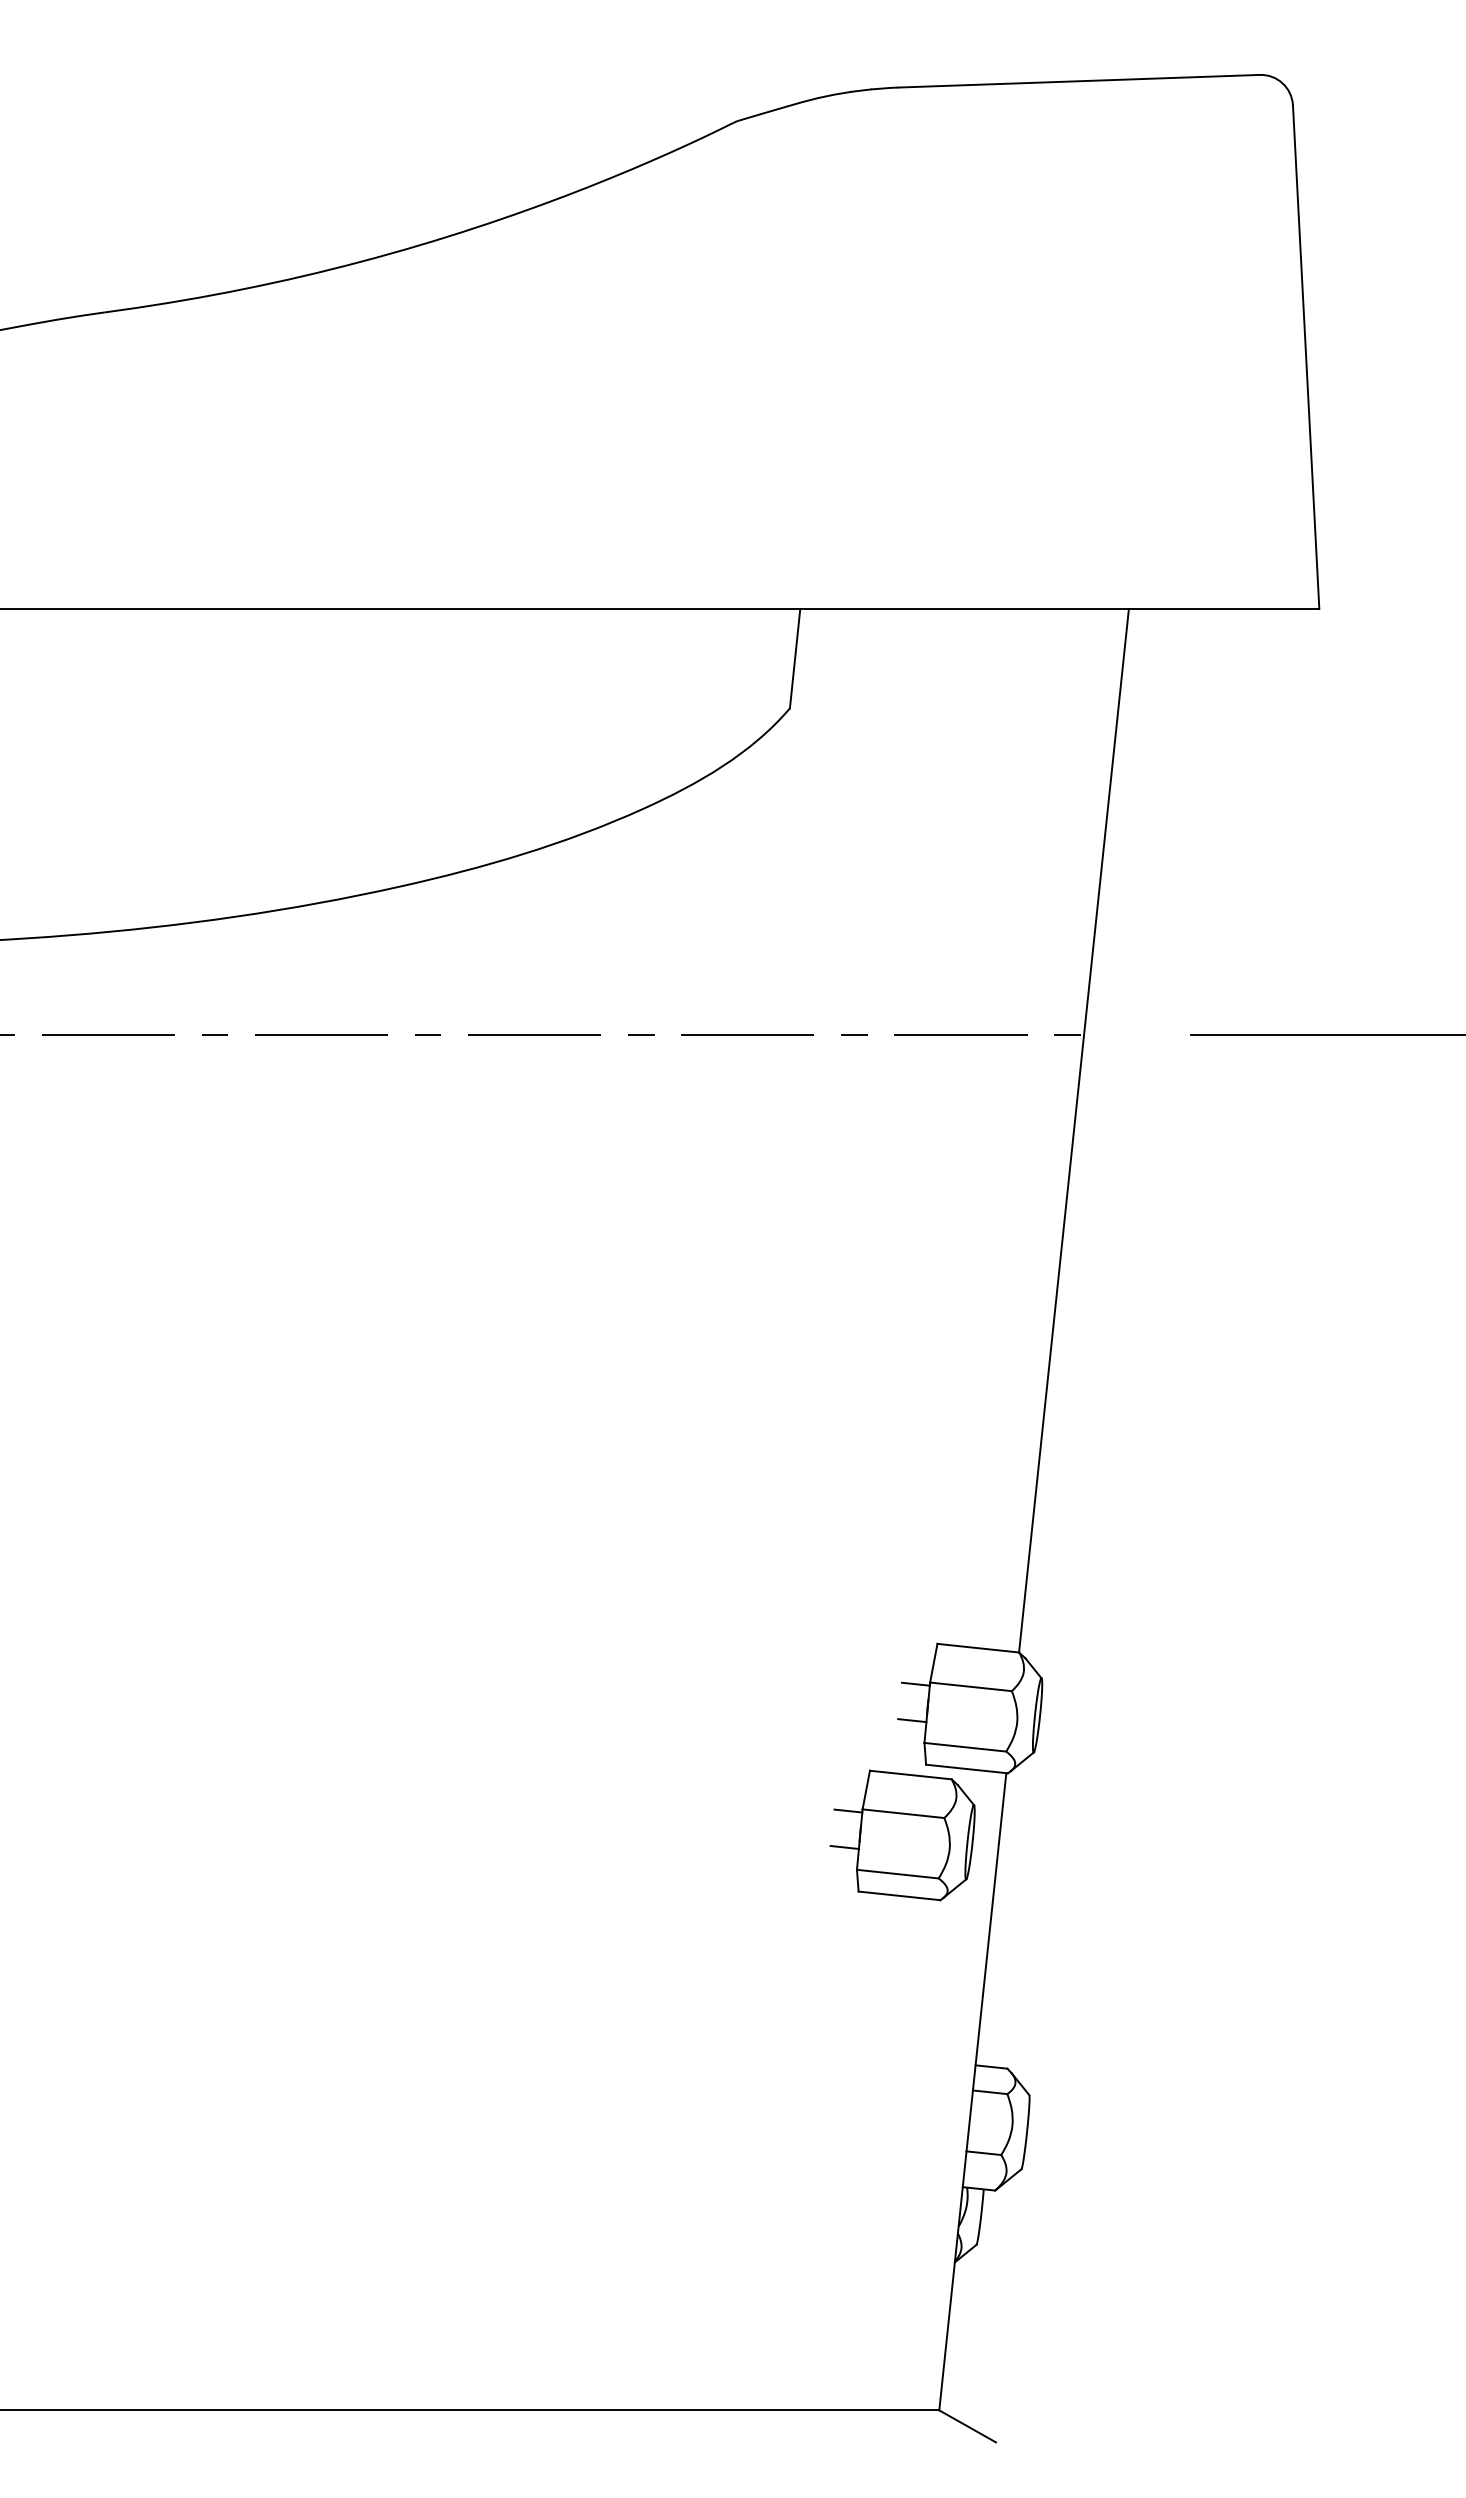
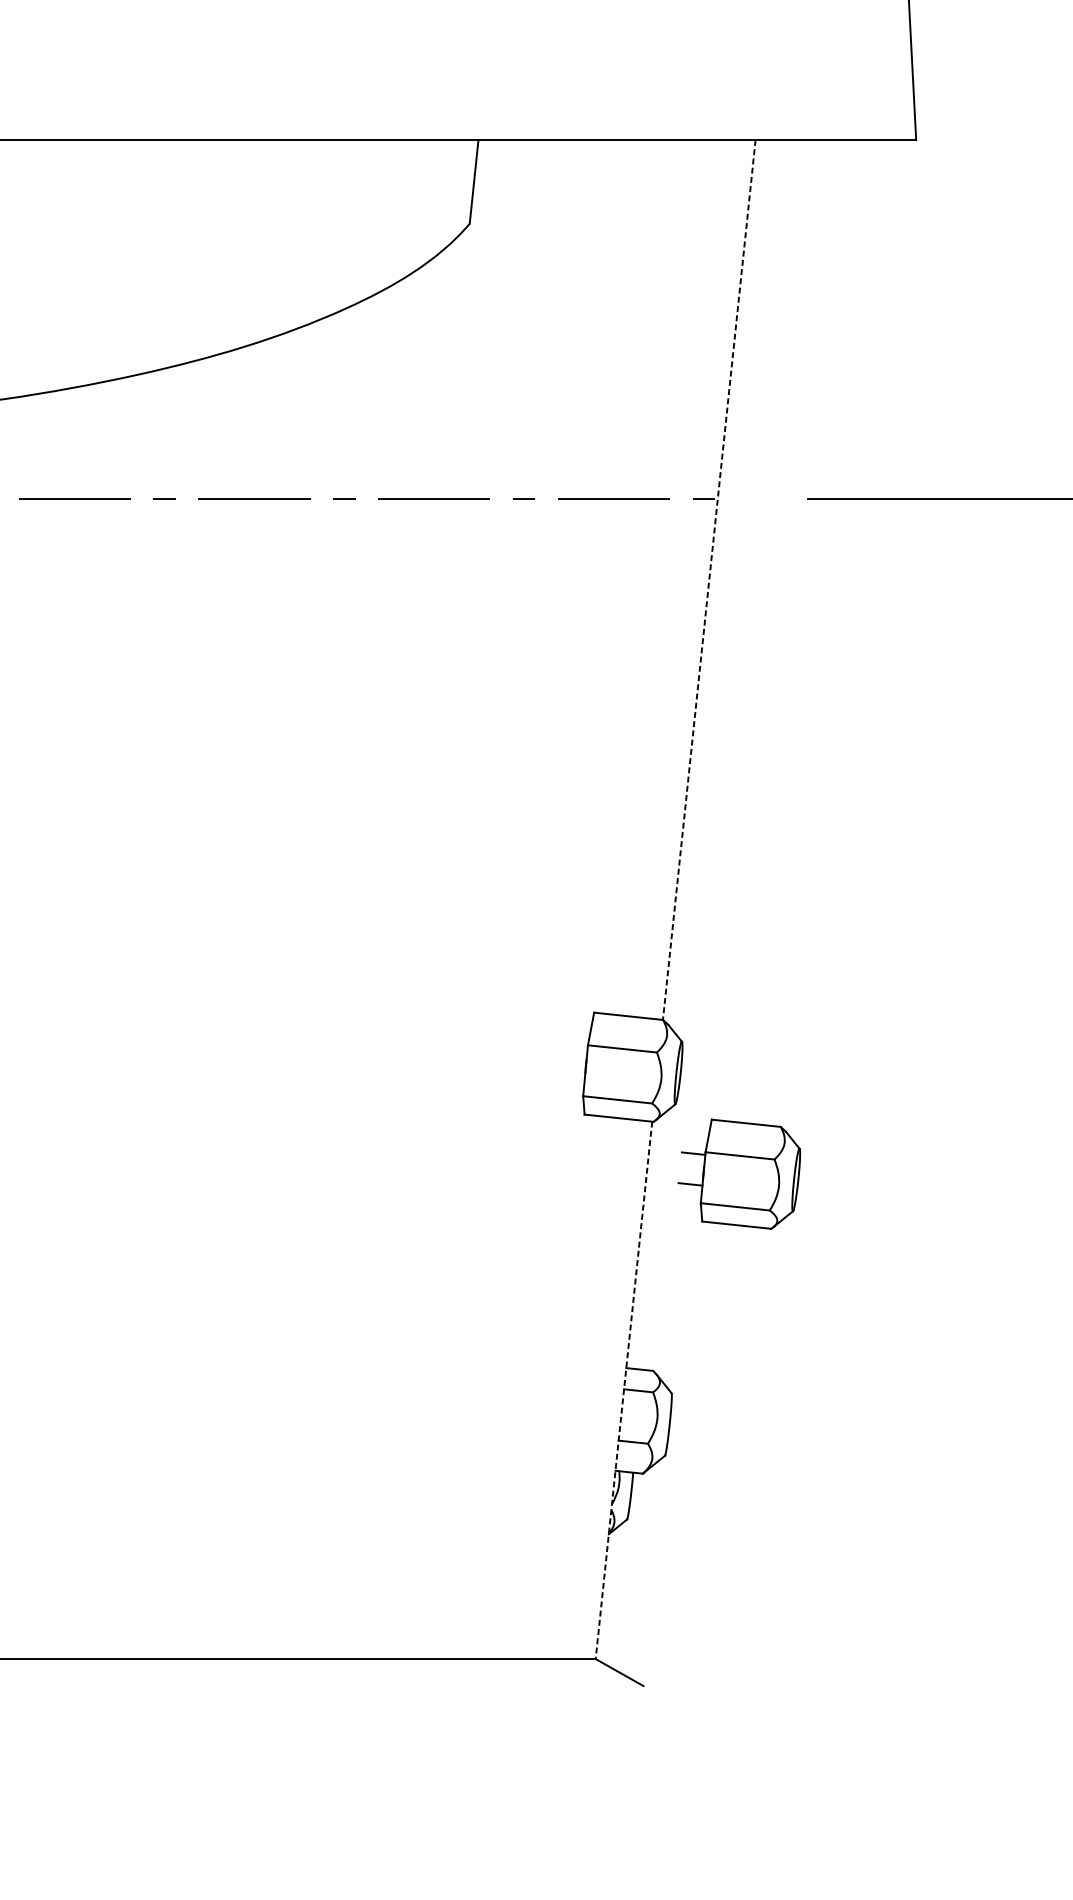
line: (1073, 1130) -> (708, 579), solid -> dashed
line: (915, 1683) -> (575, 1046), removed
line: (912, 1720) -> (573, 1077), removed
part: (902, 1835) -> (739, 1174), moved
line: (972, 2092) -> (623, 1391), solid -> dashed

